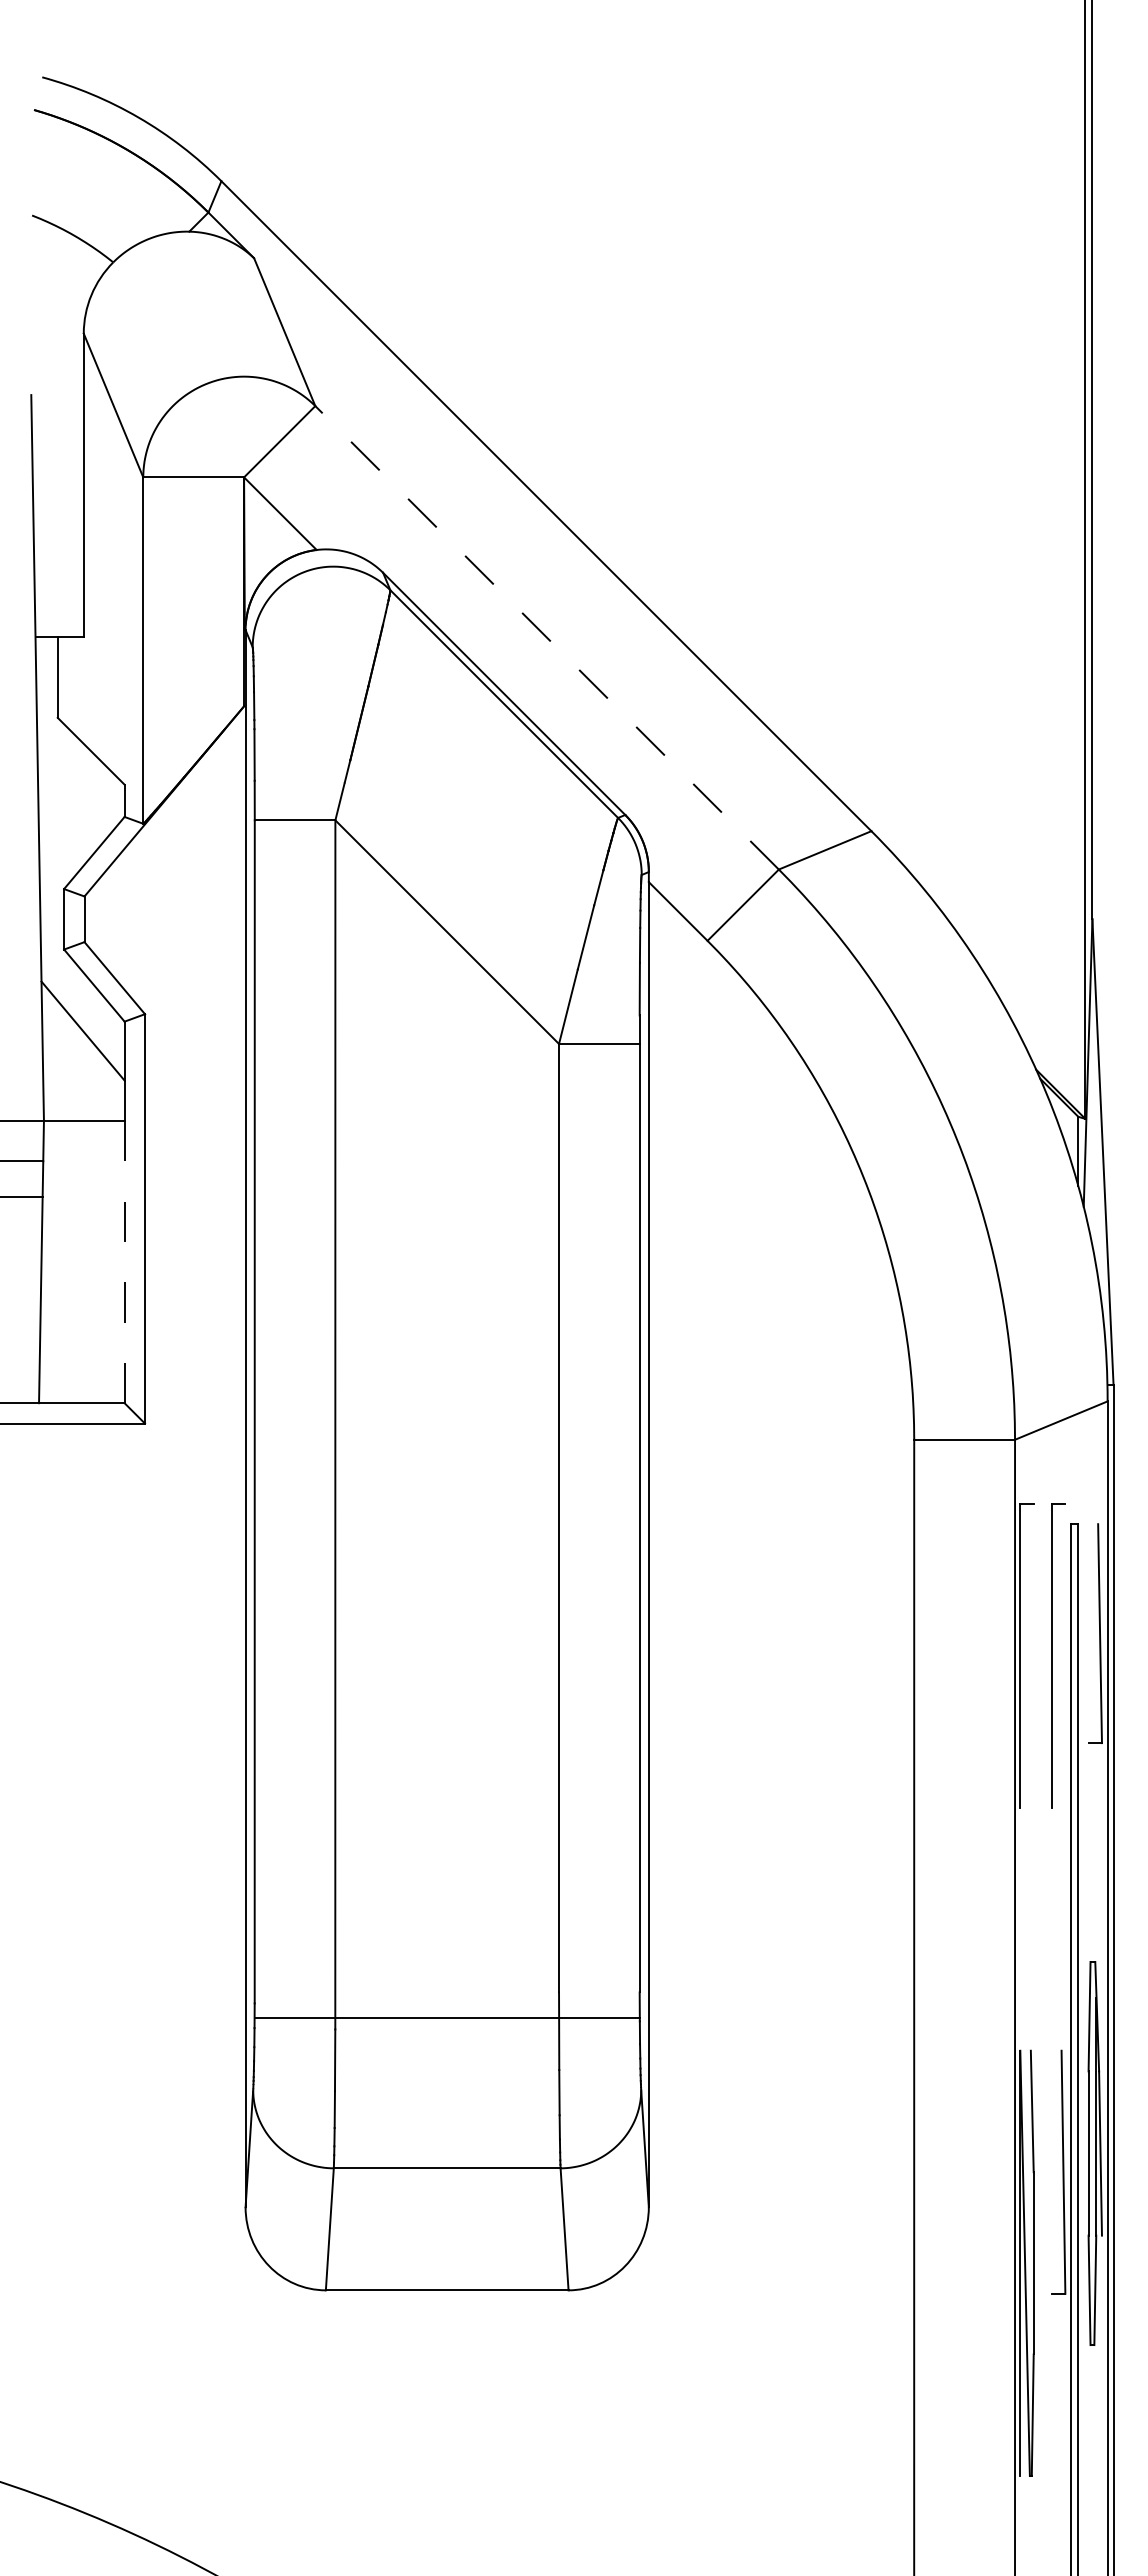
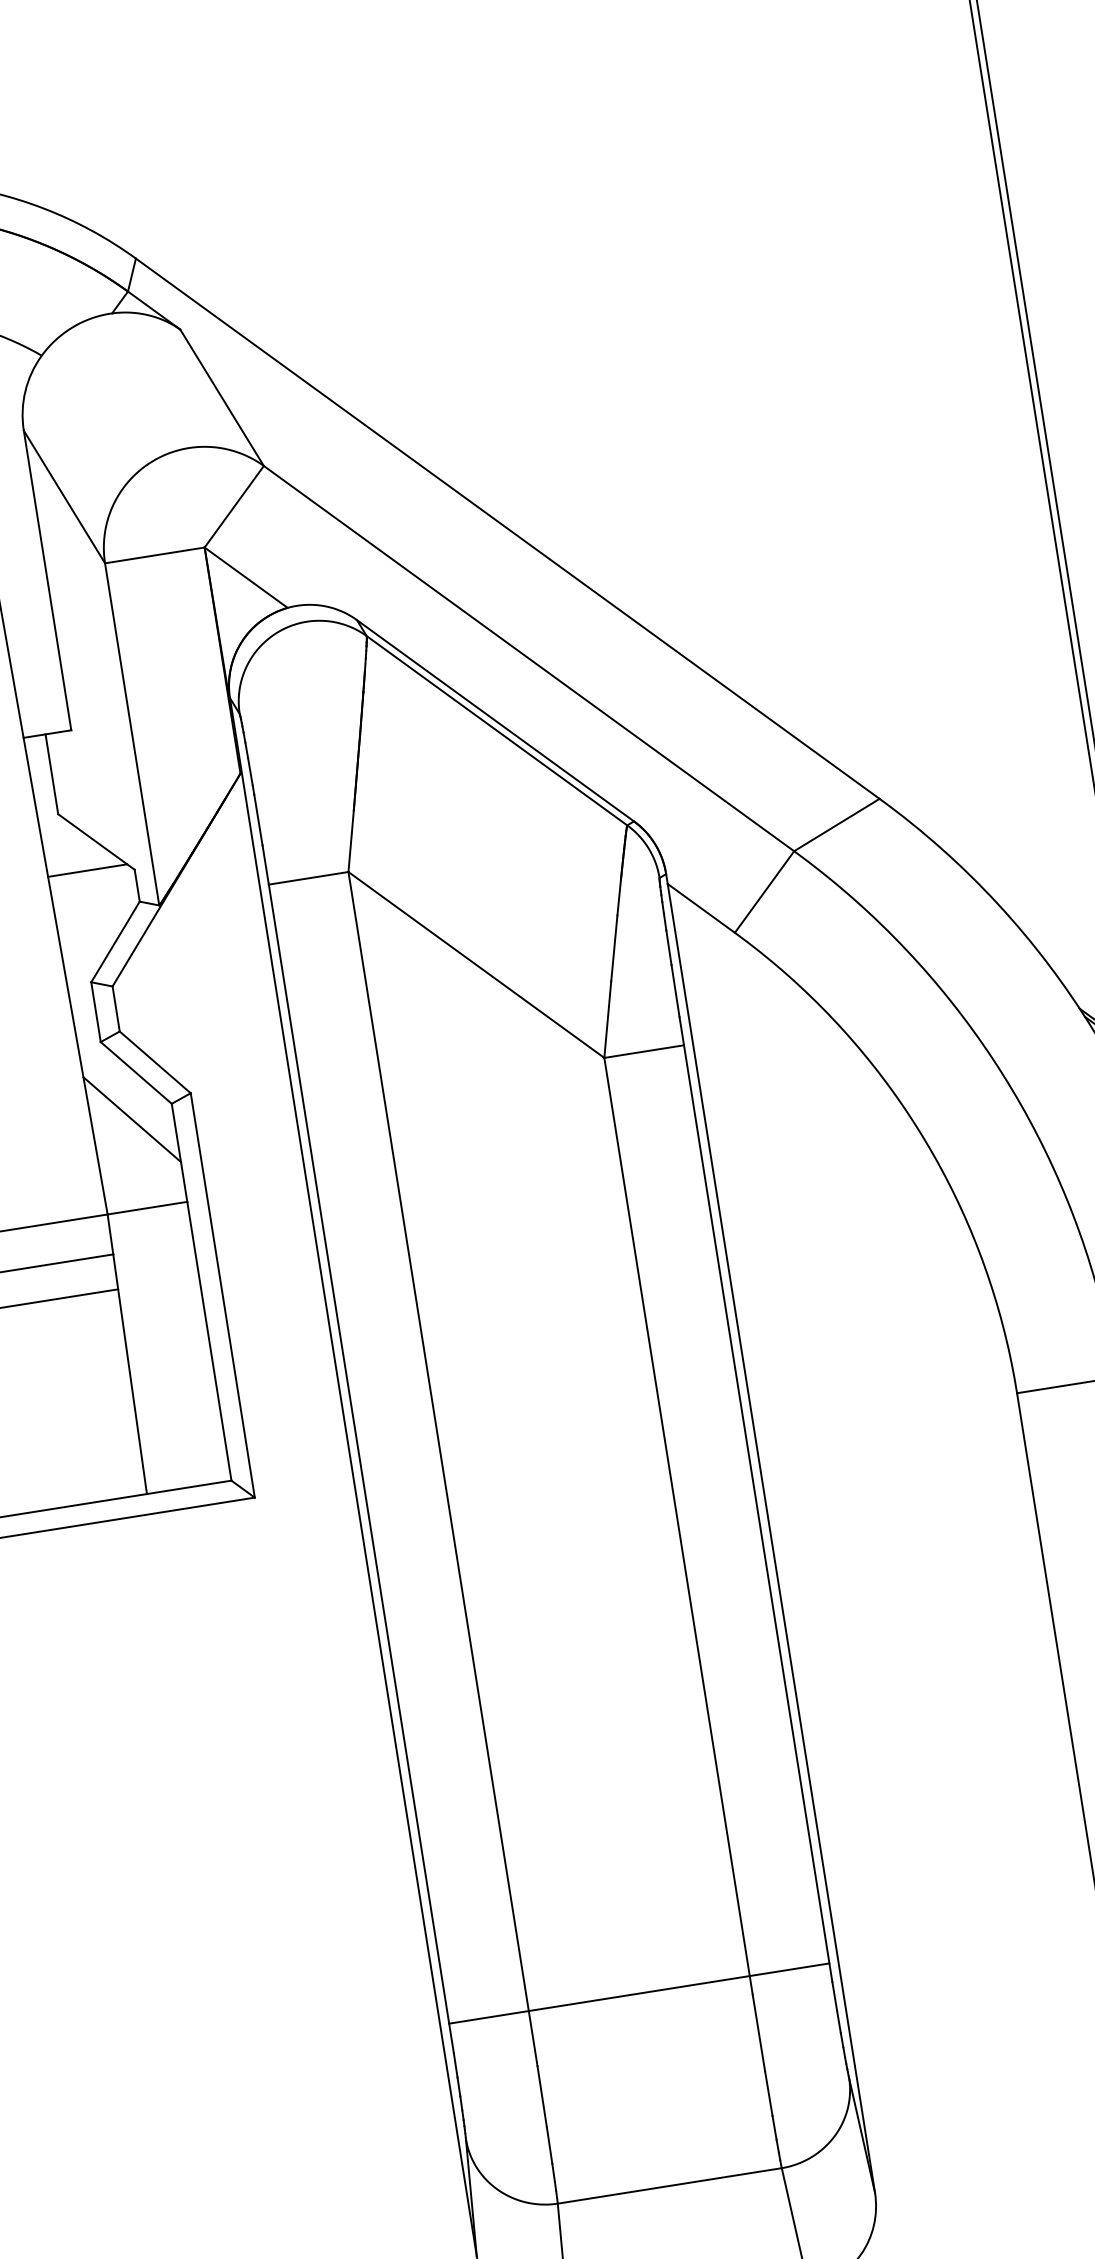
line: (547, 637) -> (529, 658), dashed -> solid
line: (77, 778) -> (87, 871), added
line: (124, 1261) -> (209, 1340), dashed -> solid
line: (446, 2017) -> (638, 1993), moved

